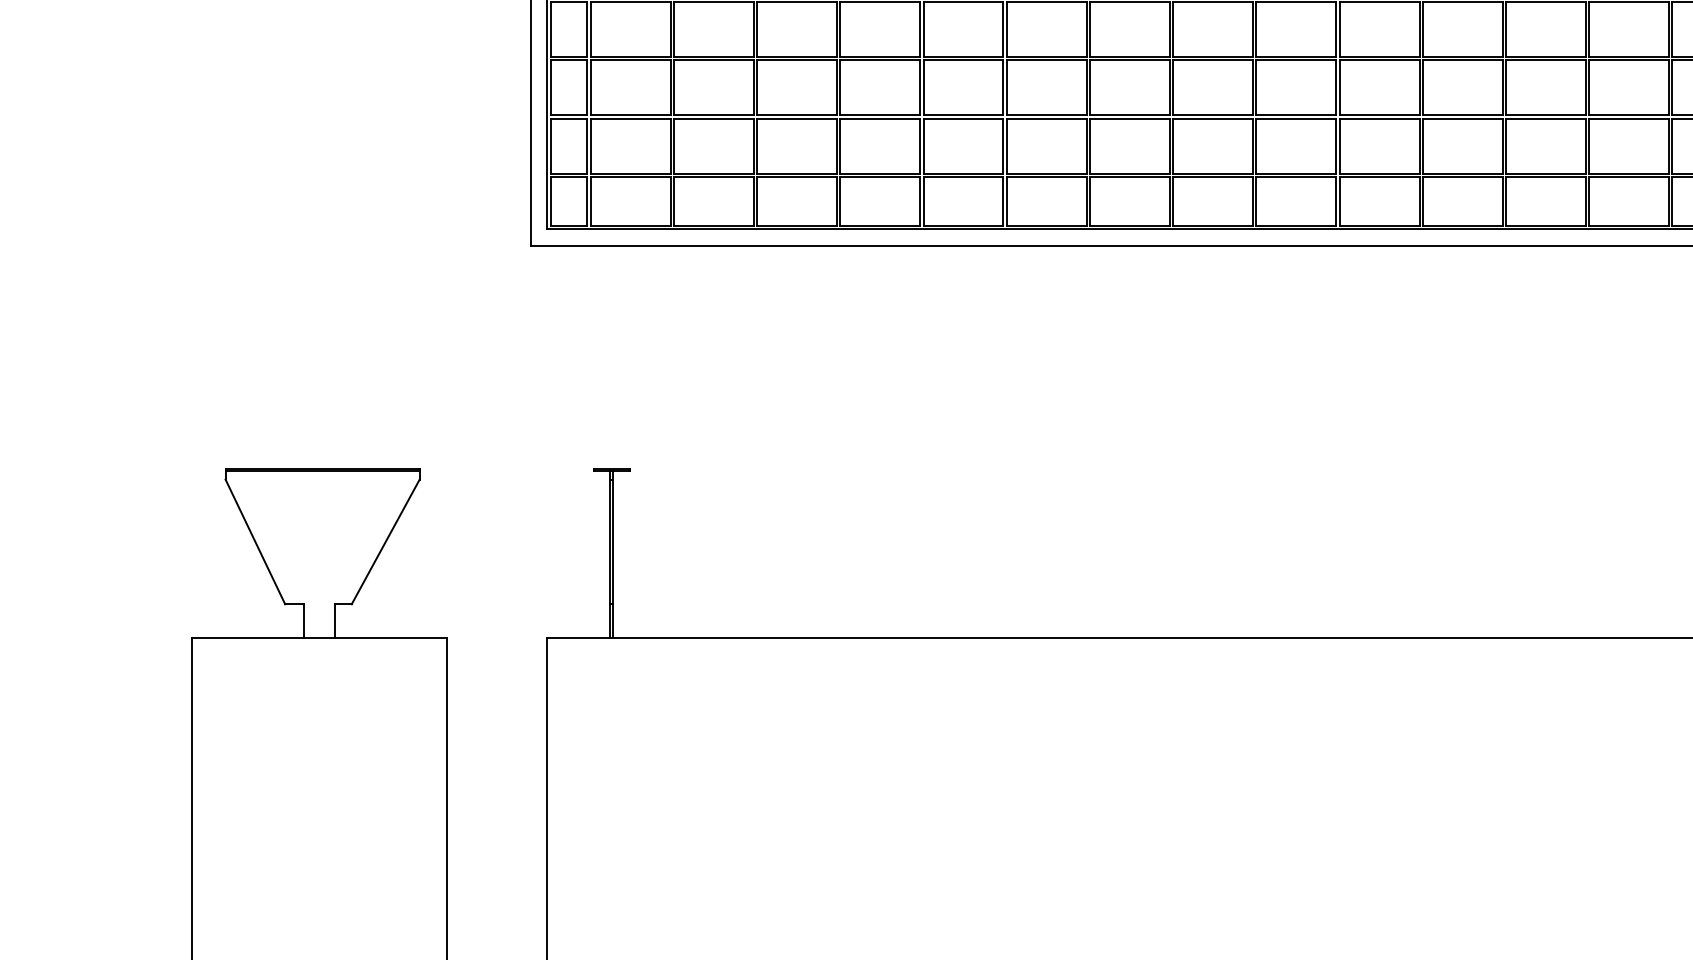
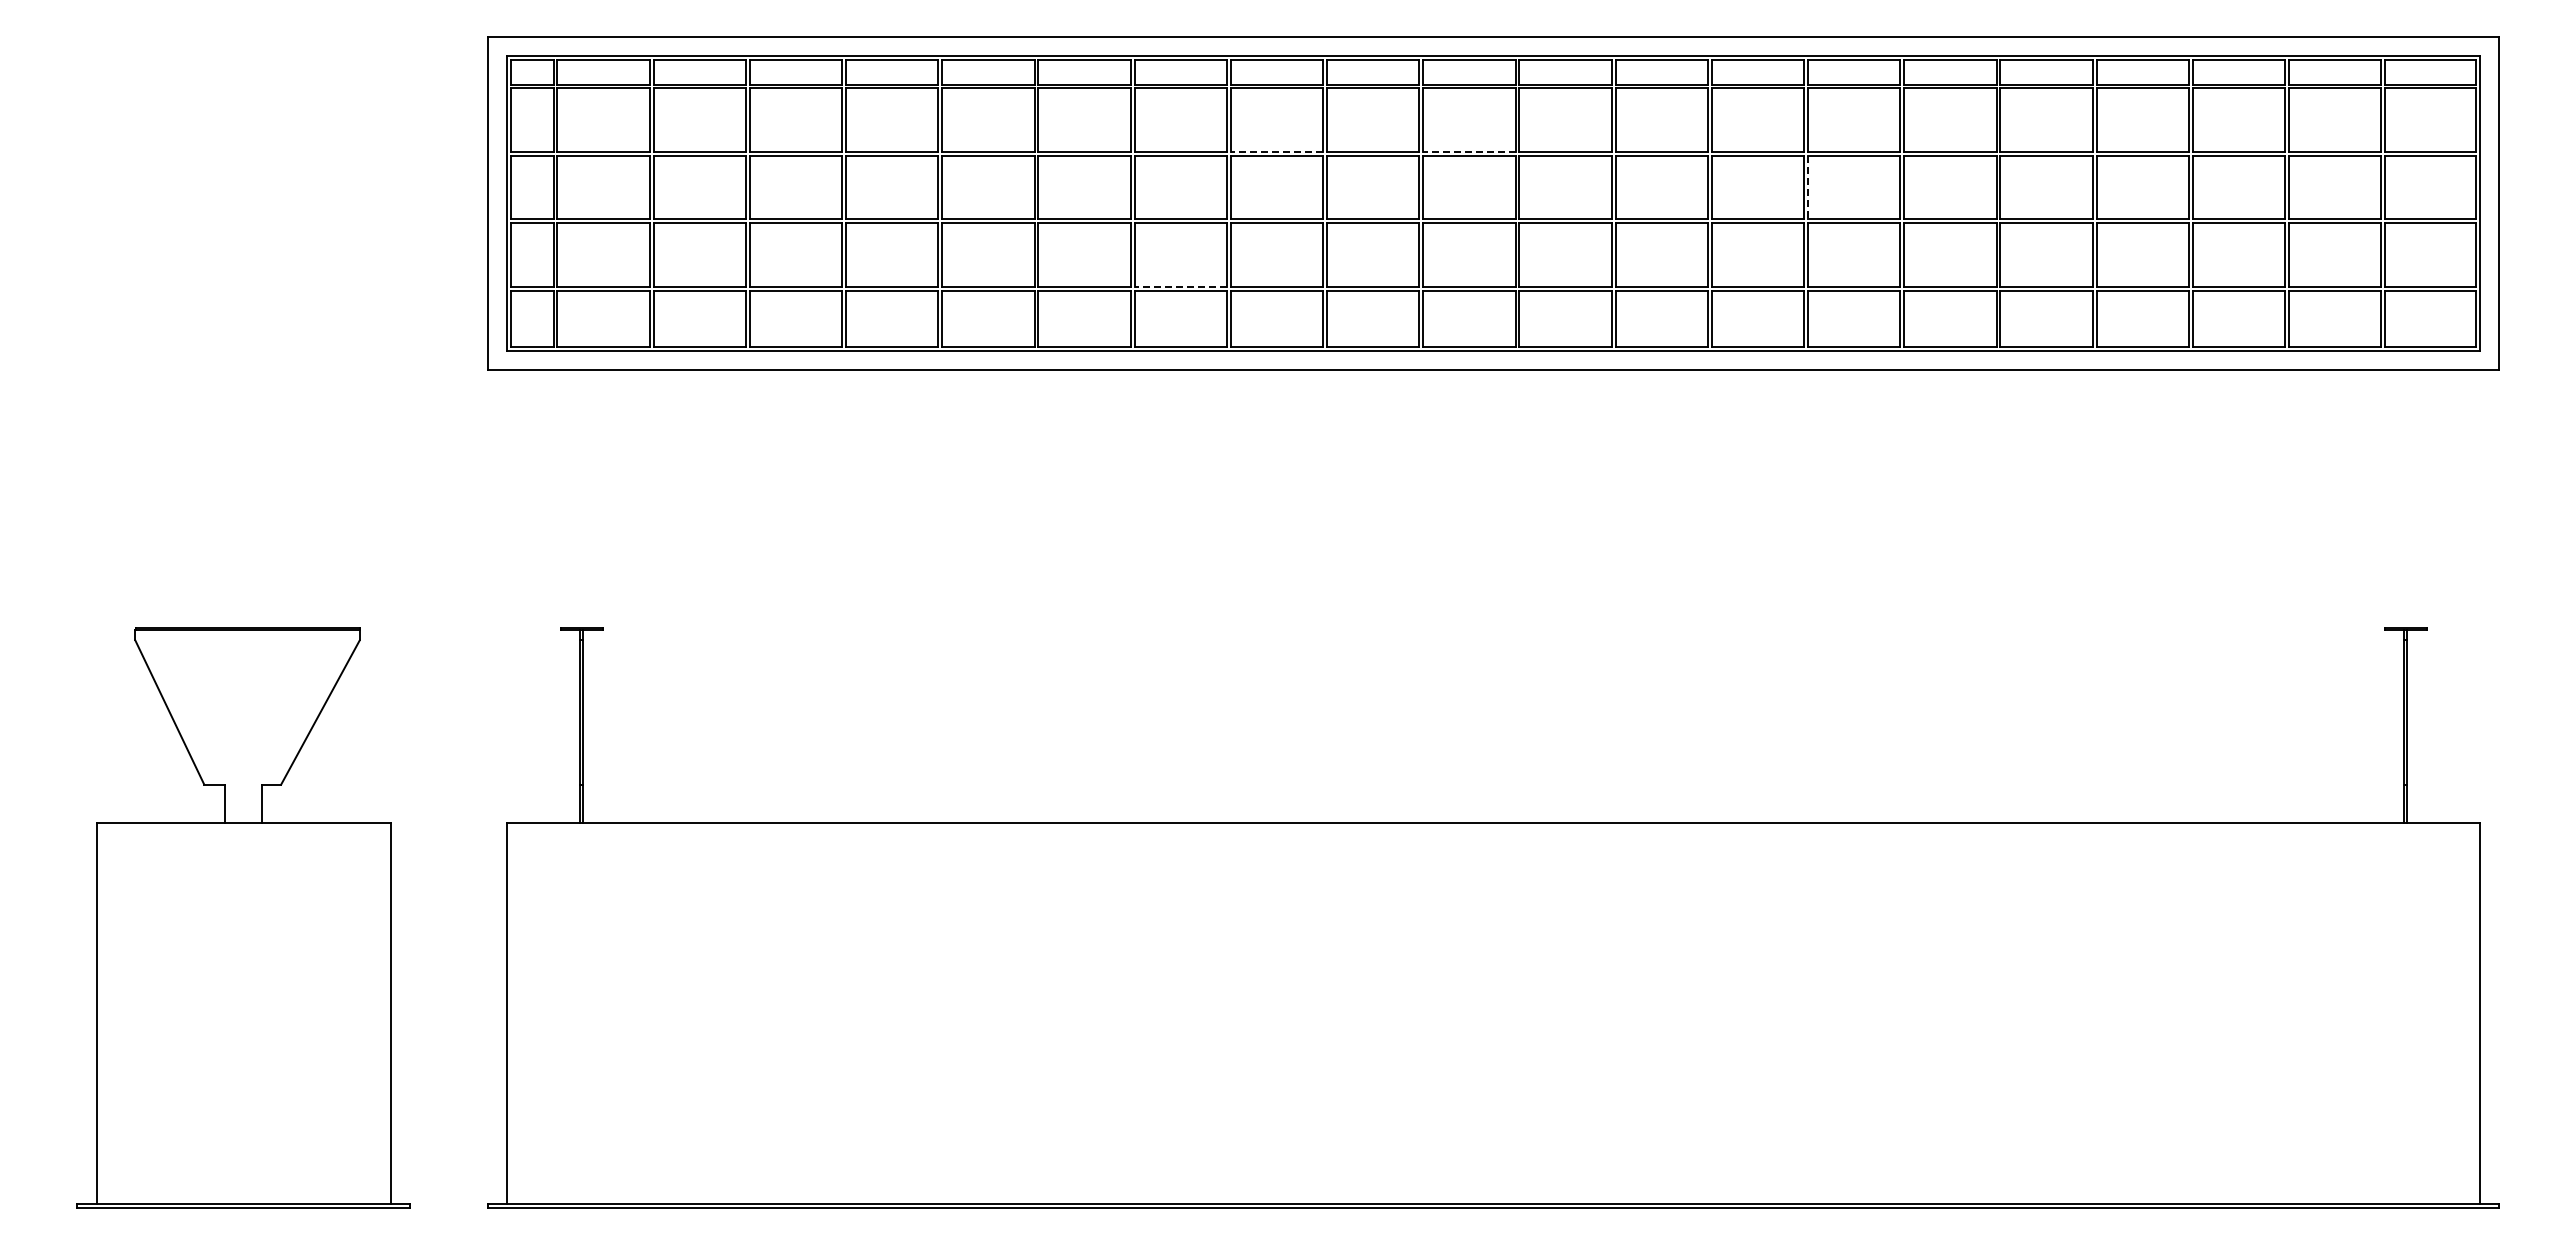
line: (1212, 56) -> (1276, 151), solid -> dashed
line: (1378, 56) -> (1468, 151), solid -> dashed
line: (1672, 87) -> (1808, 187), solid -> dashed
line: (1129, 173) -> (1180, 286), solid -> dashed

